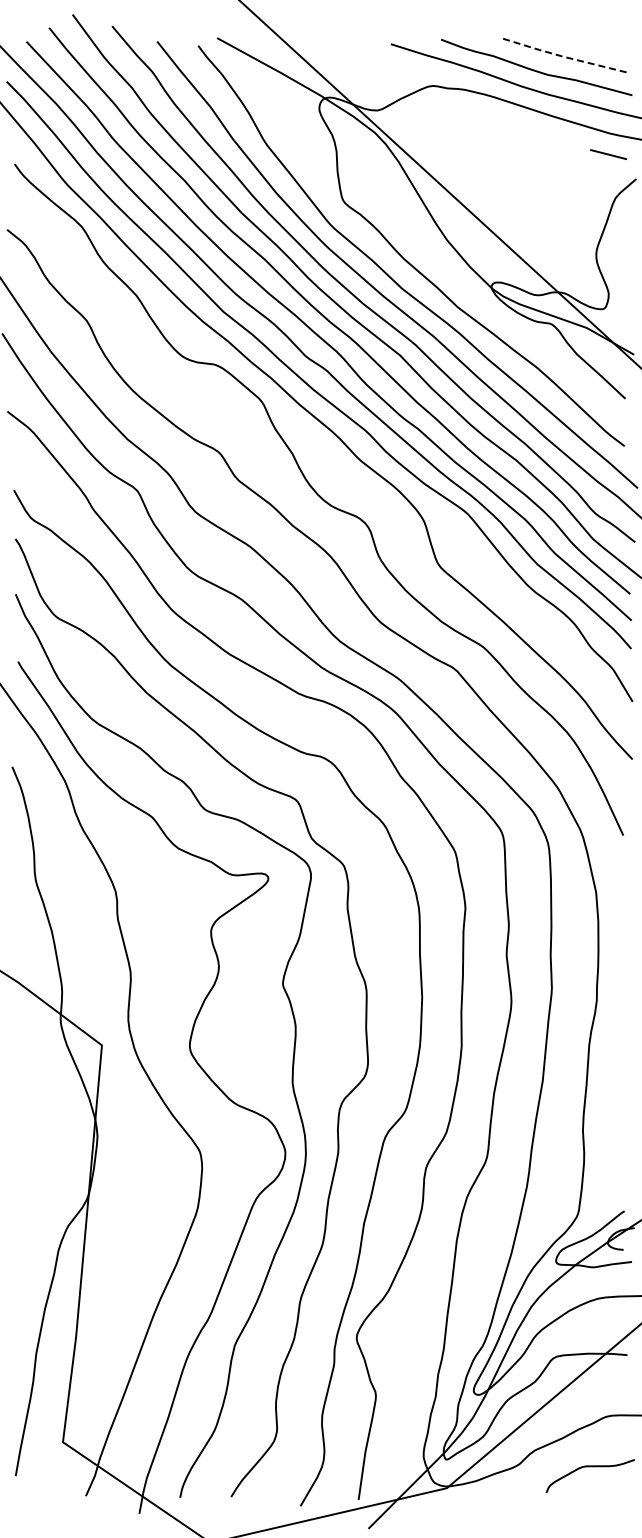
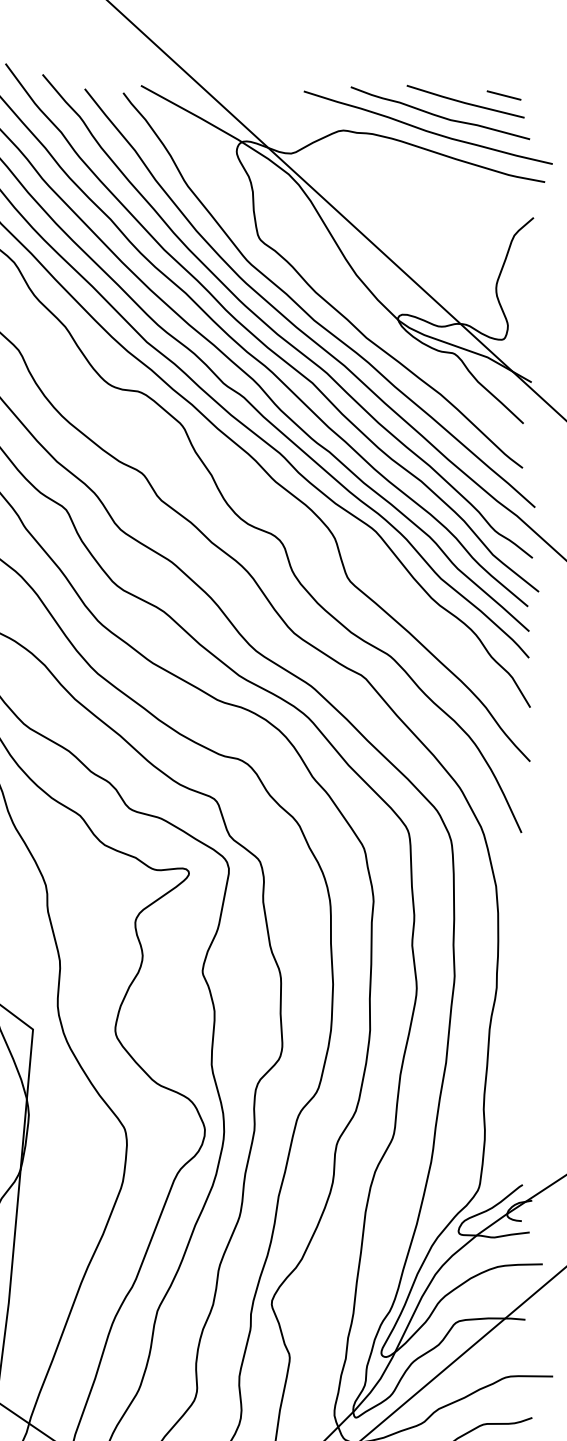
line: (562, 56) -> (464, 102), dashed -> solid
line: (608, 154) -> (503, 95), moved

